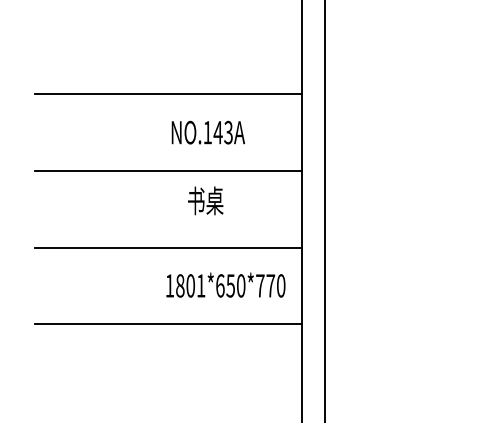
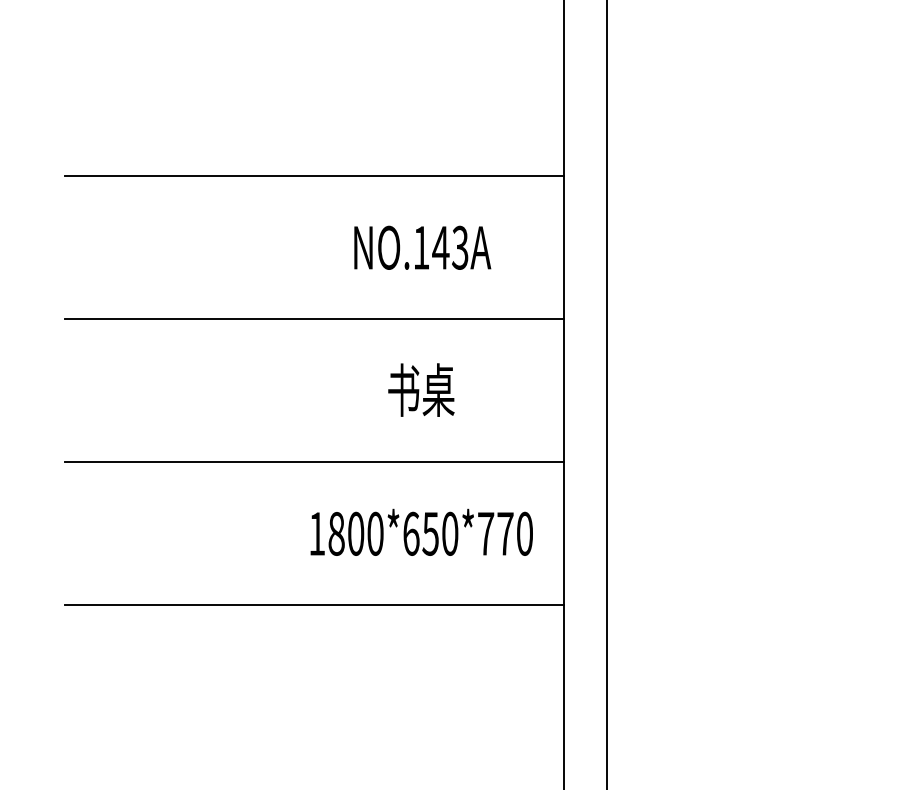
text: (207, 132) -> (420, 247), moved
text: (205, 200) -> (420, 389), moved
text: (201, 285) -> (376, 533), 1801*650*770 -> 1800*650*770

